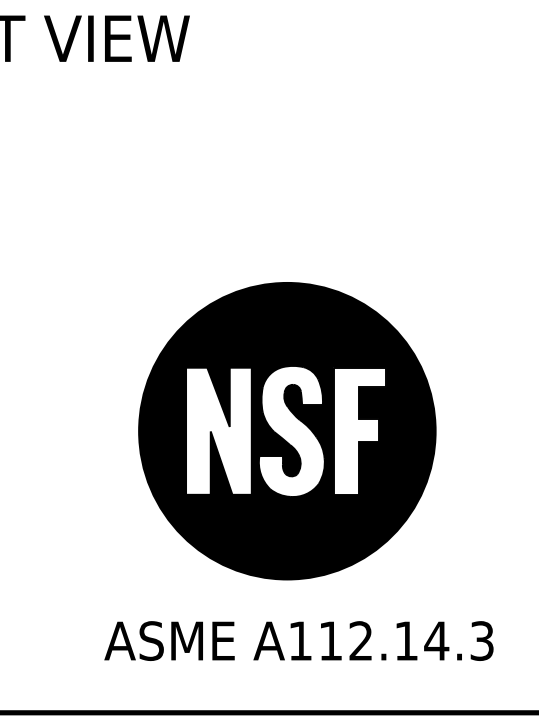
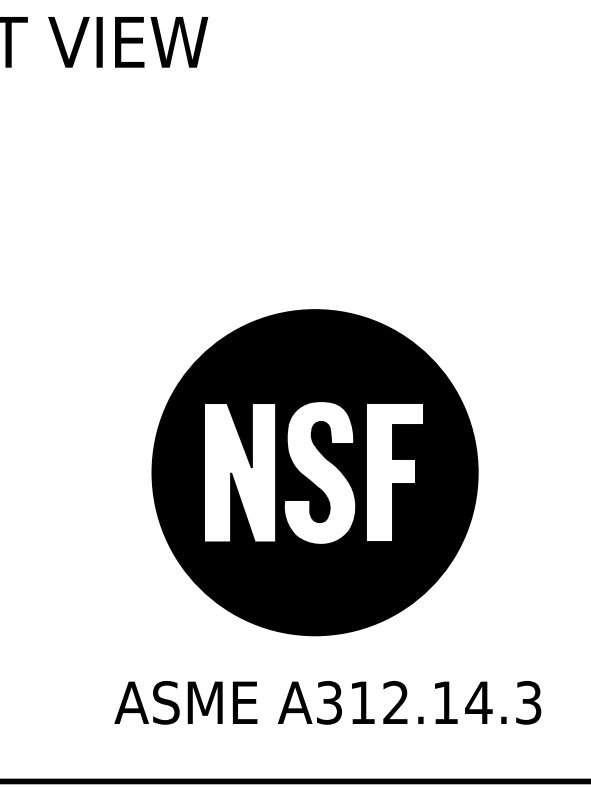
text: (300, 640) -> (329, 702), A112.14.3 -> A312.14.3

